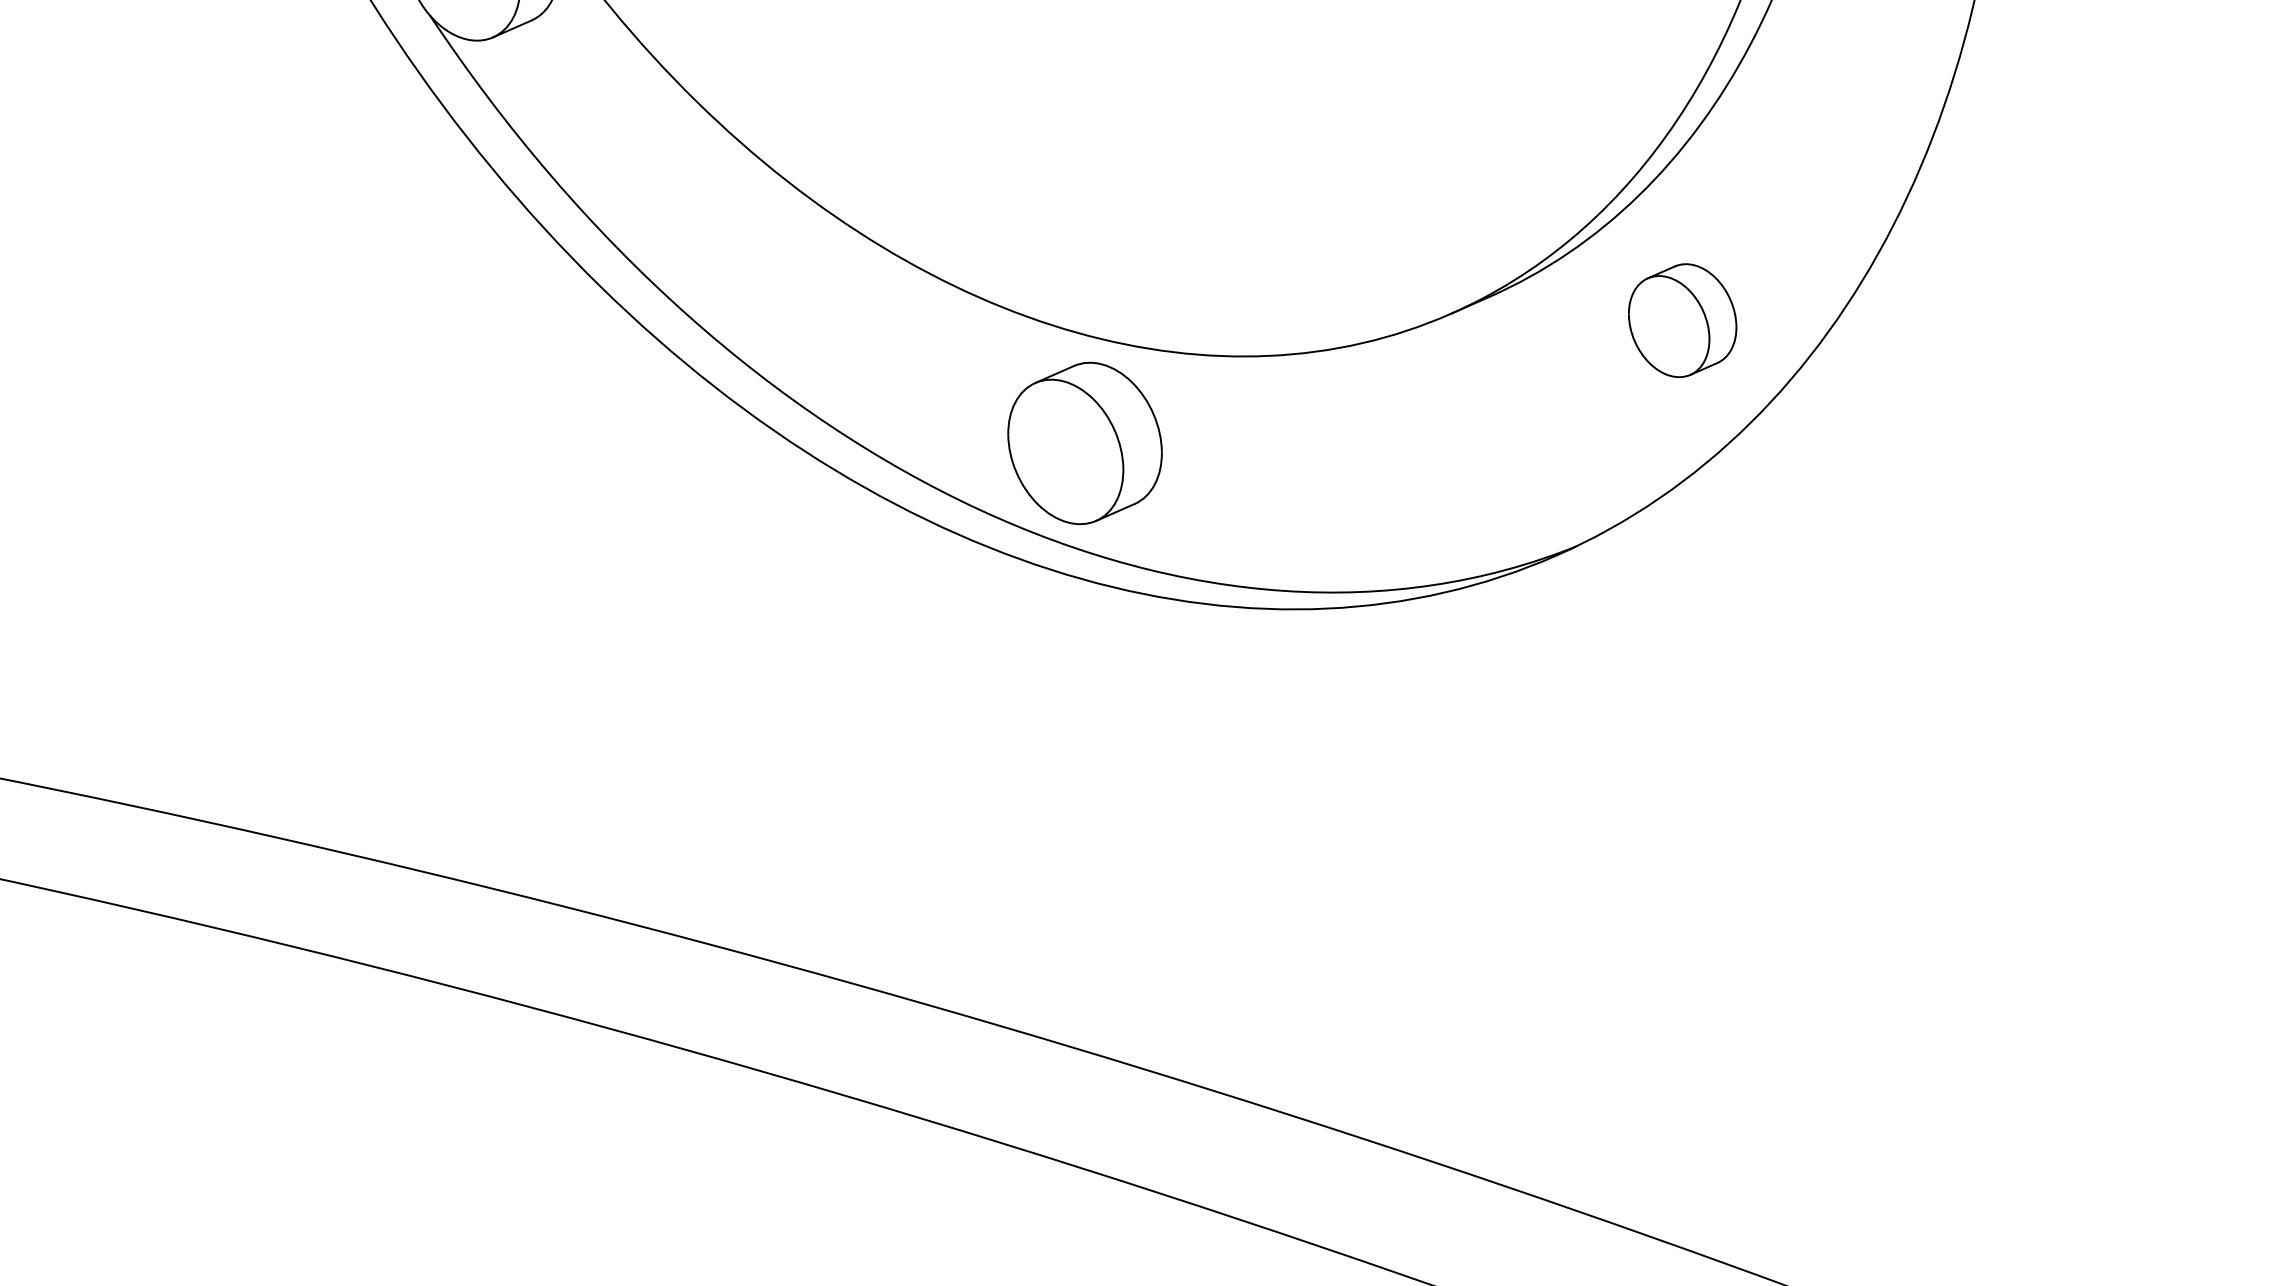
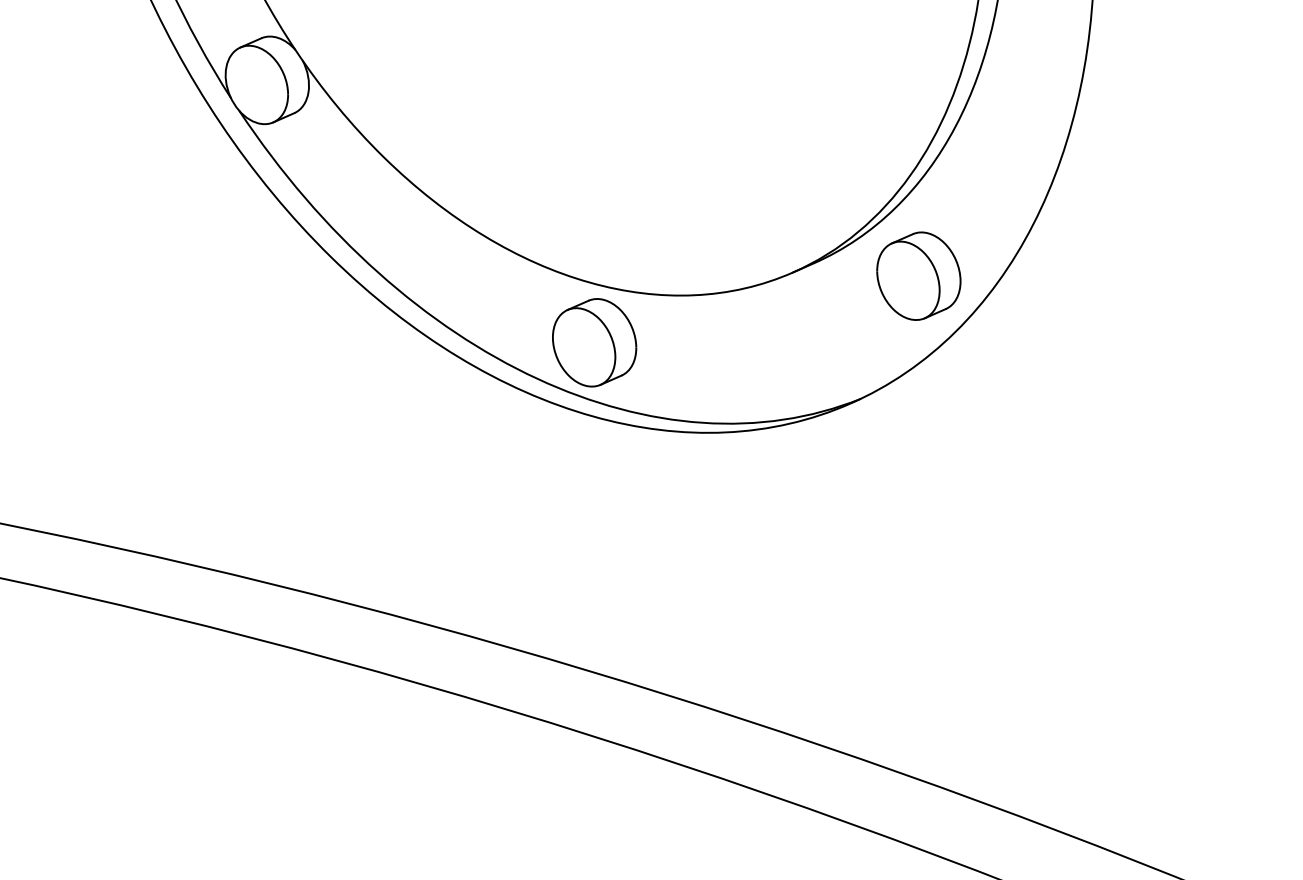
part: (1681, 319) -> (918, 275), size x1.43

